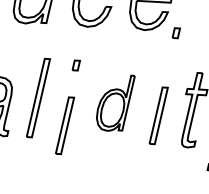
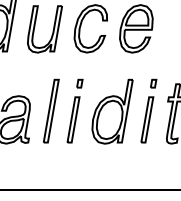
part: (176, 32) -> (153, 83), moved
part: (115, 102) -> (112, 111), size x1.43
part: (64, 125) -> (73, 119), moved

